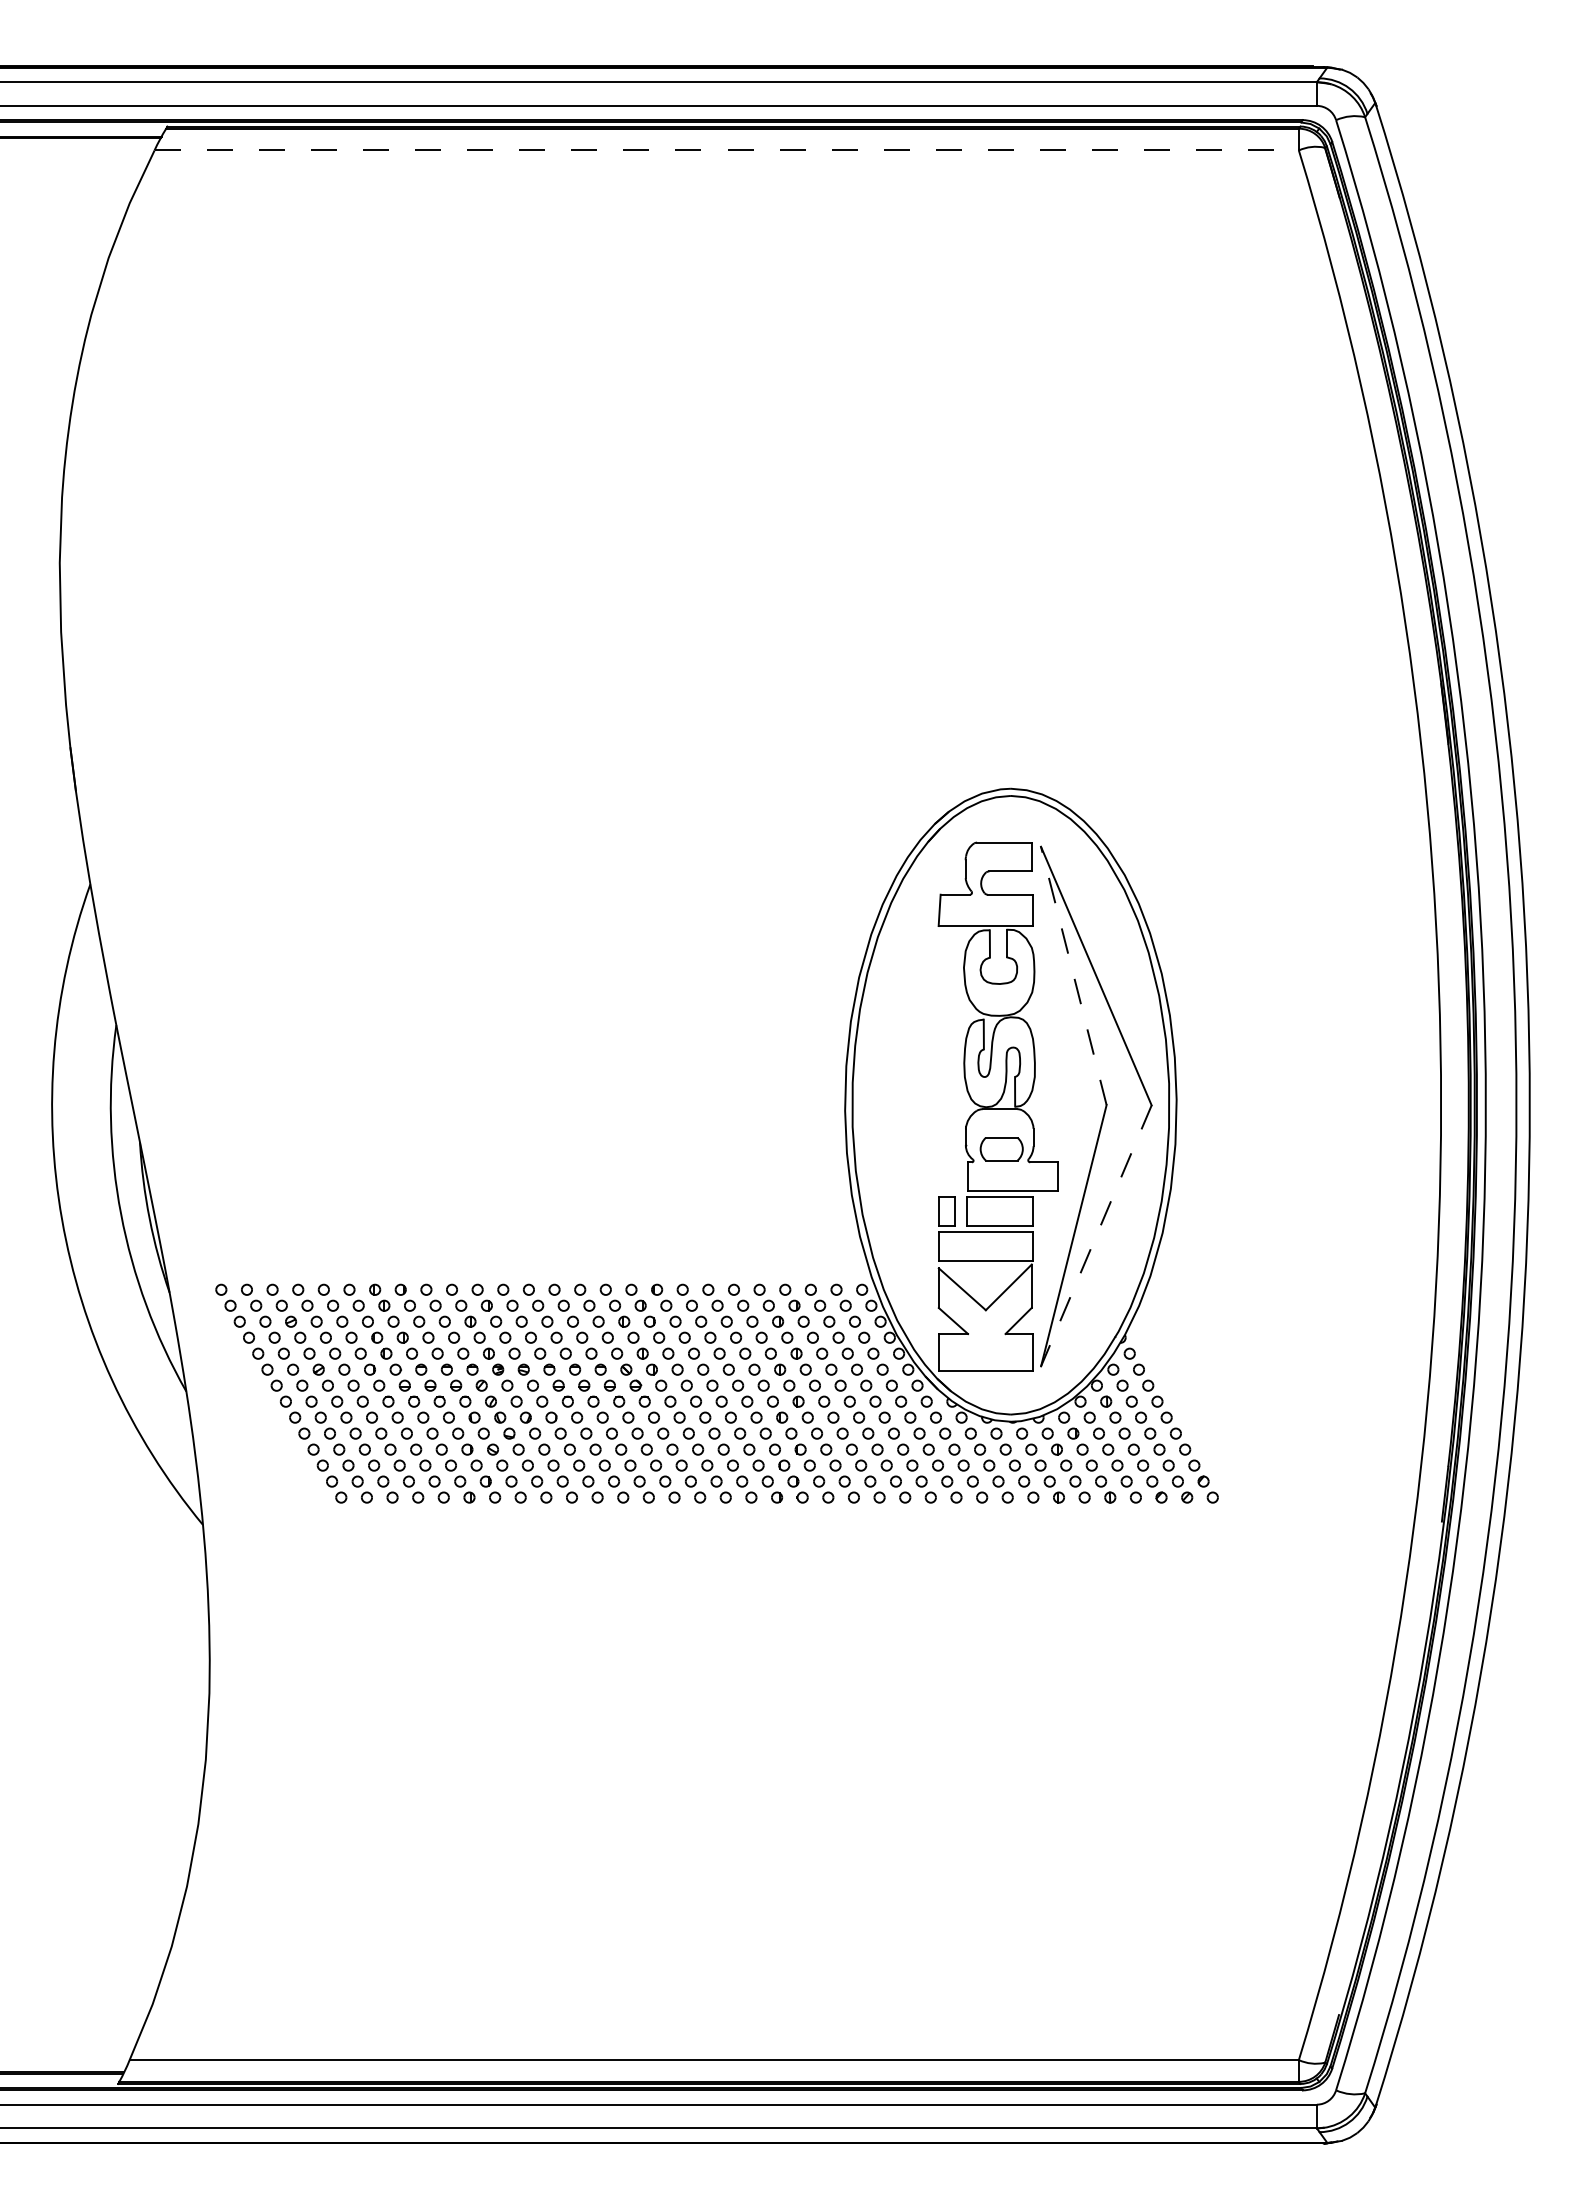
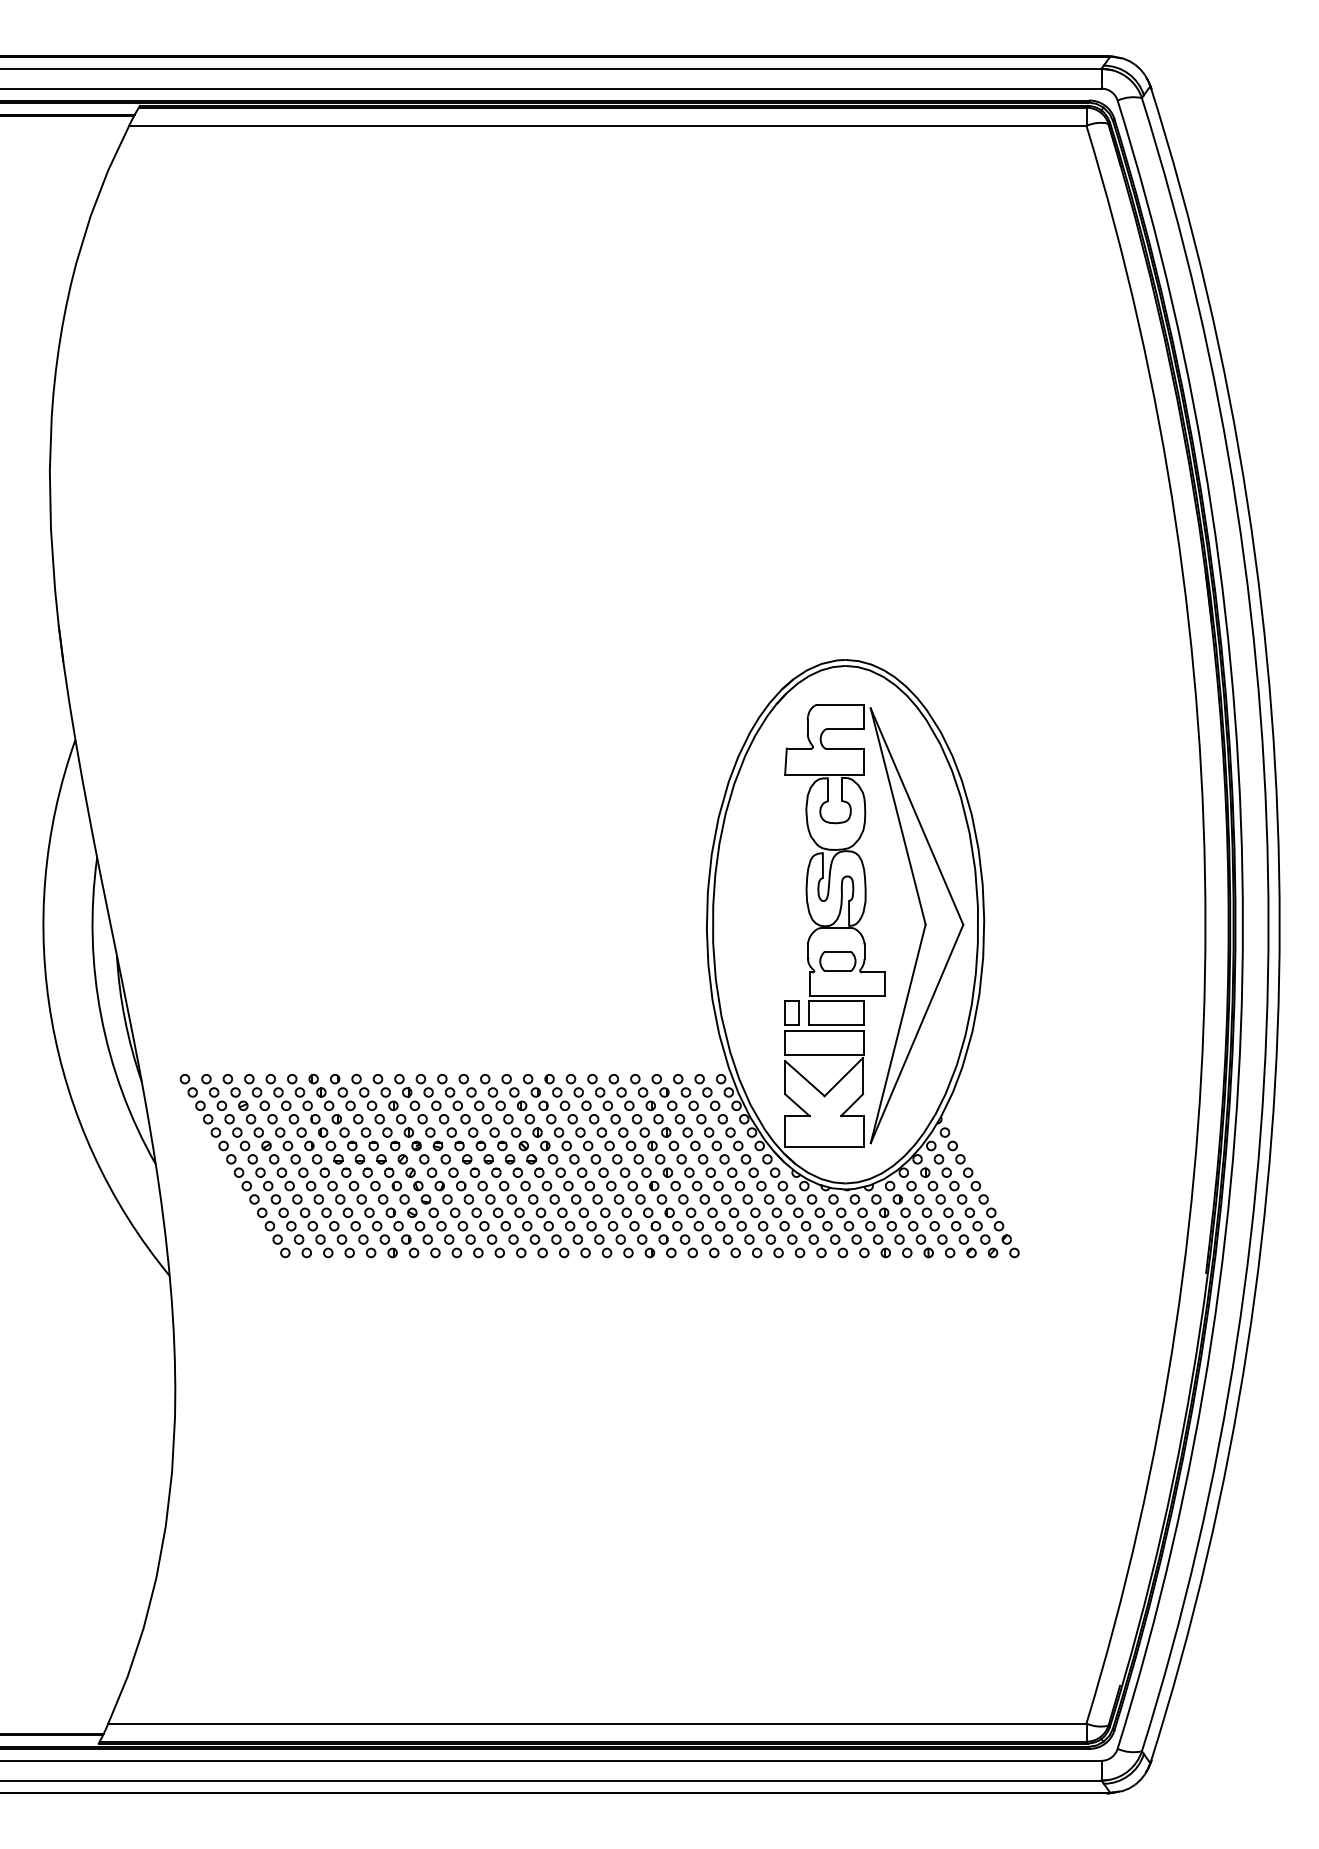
line: (727, 150) -> (608, 125), dashed -> solid
line: (1073, 975) -> (897, 816), dashed -> solid
line: (1096, 1235) -> (917, 1033), dashed -> solid

